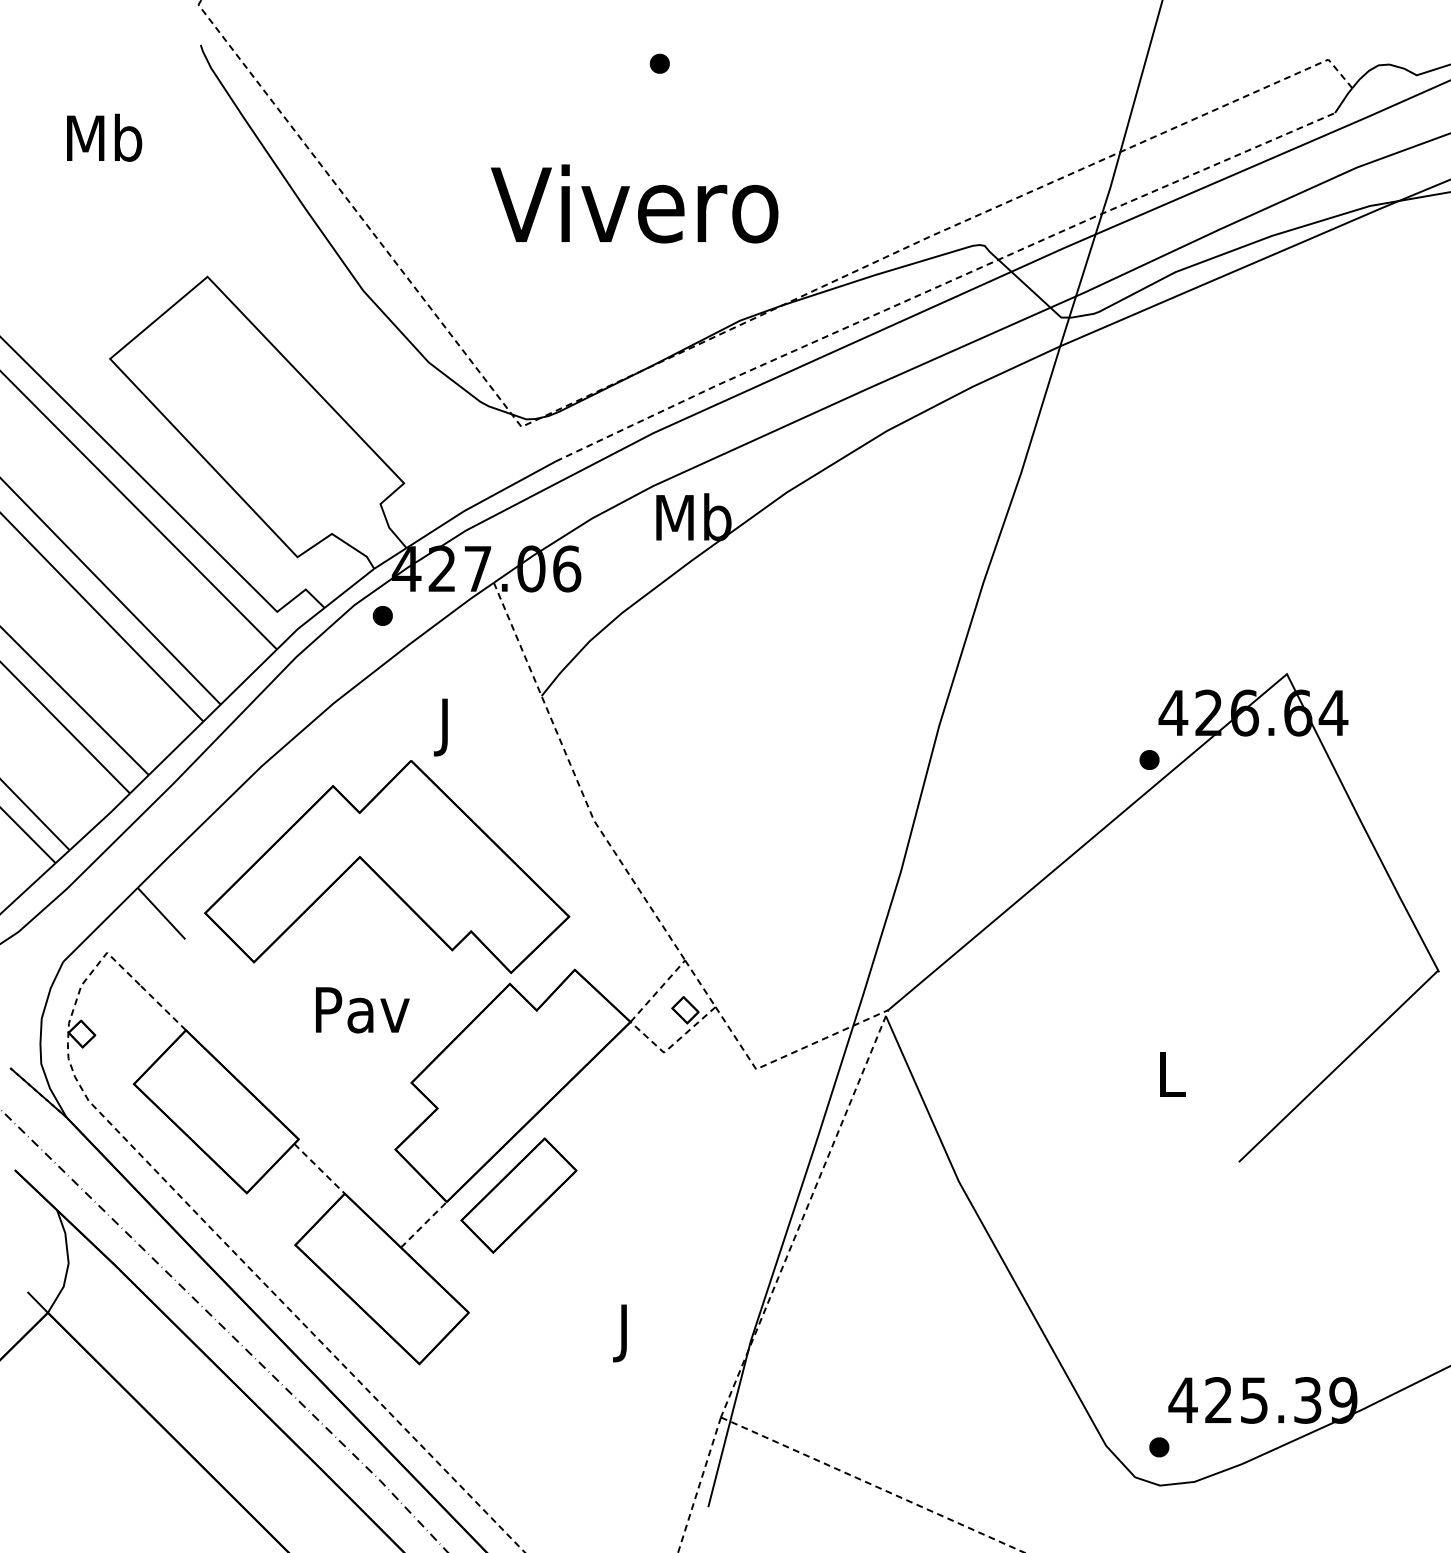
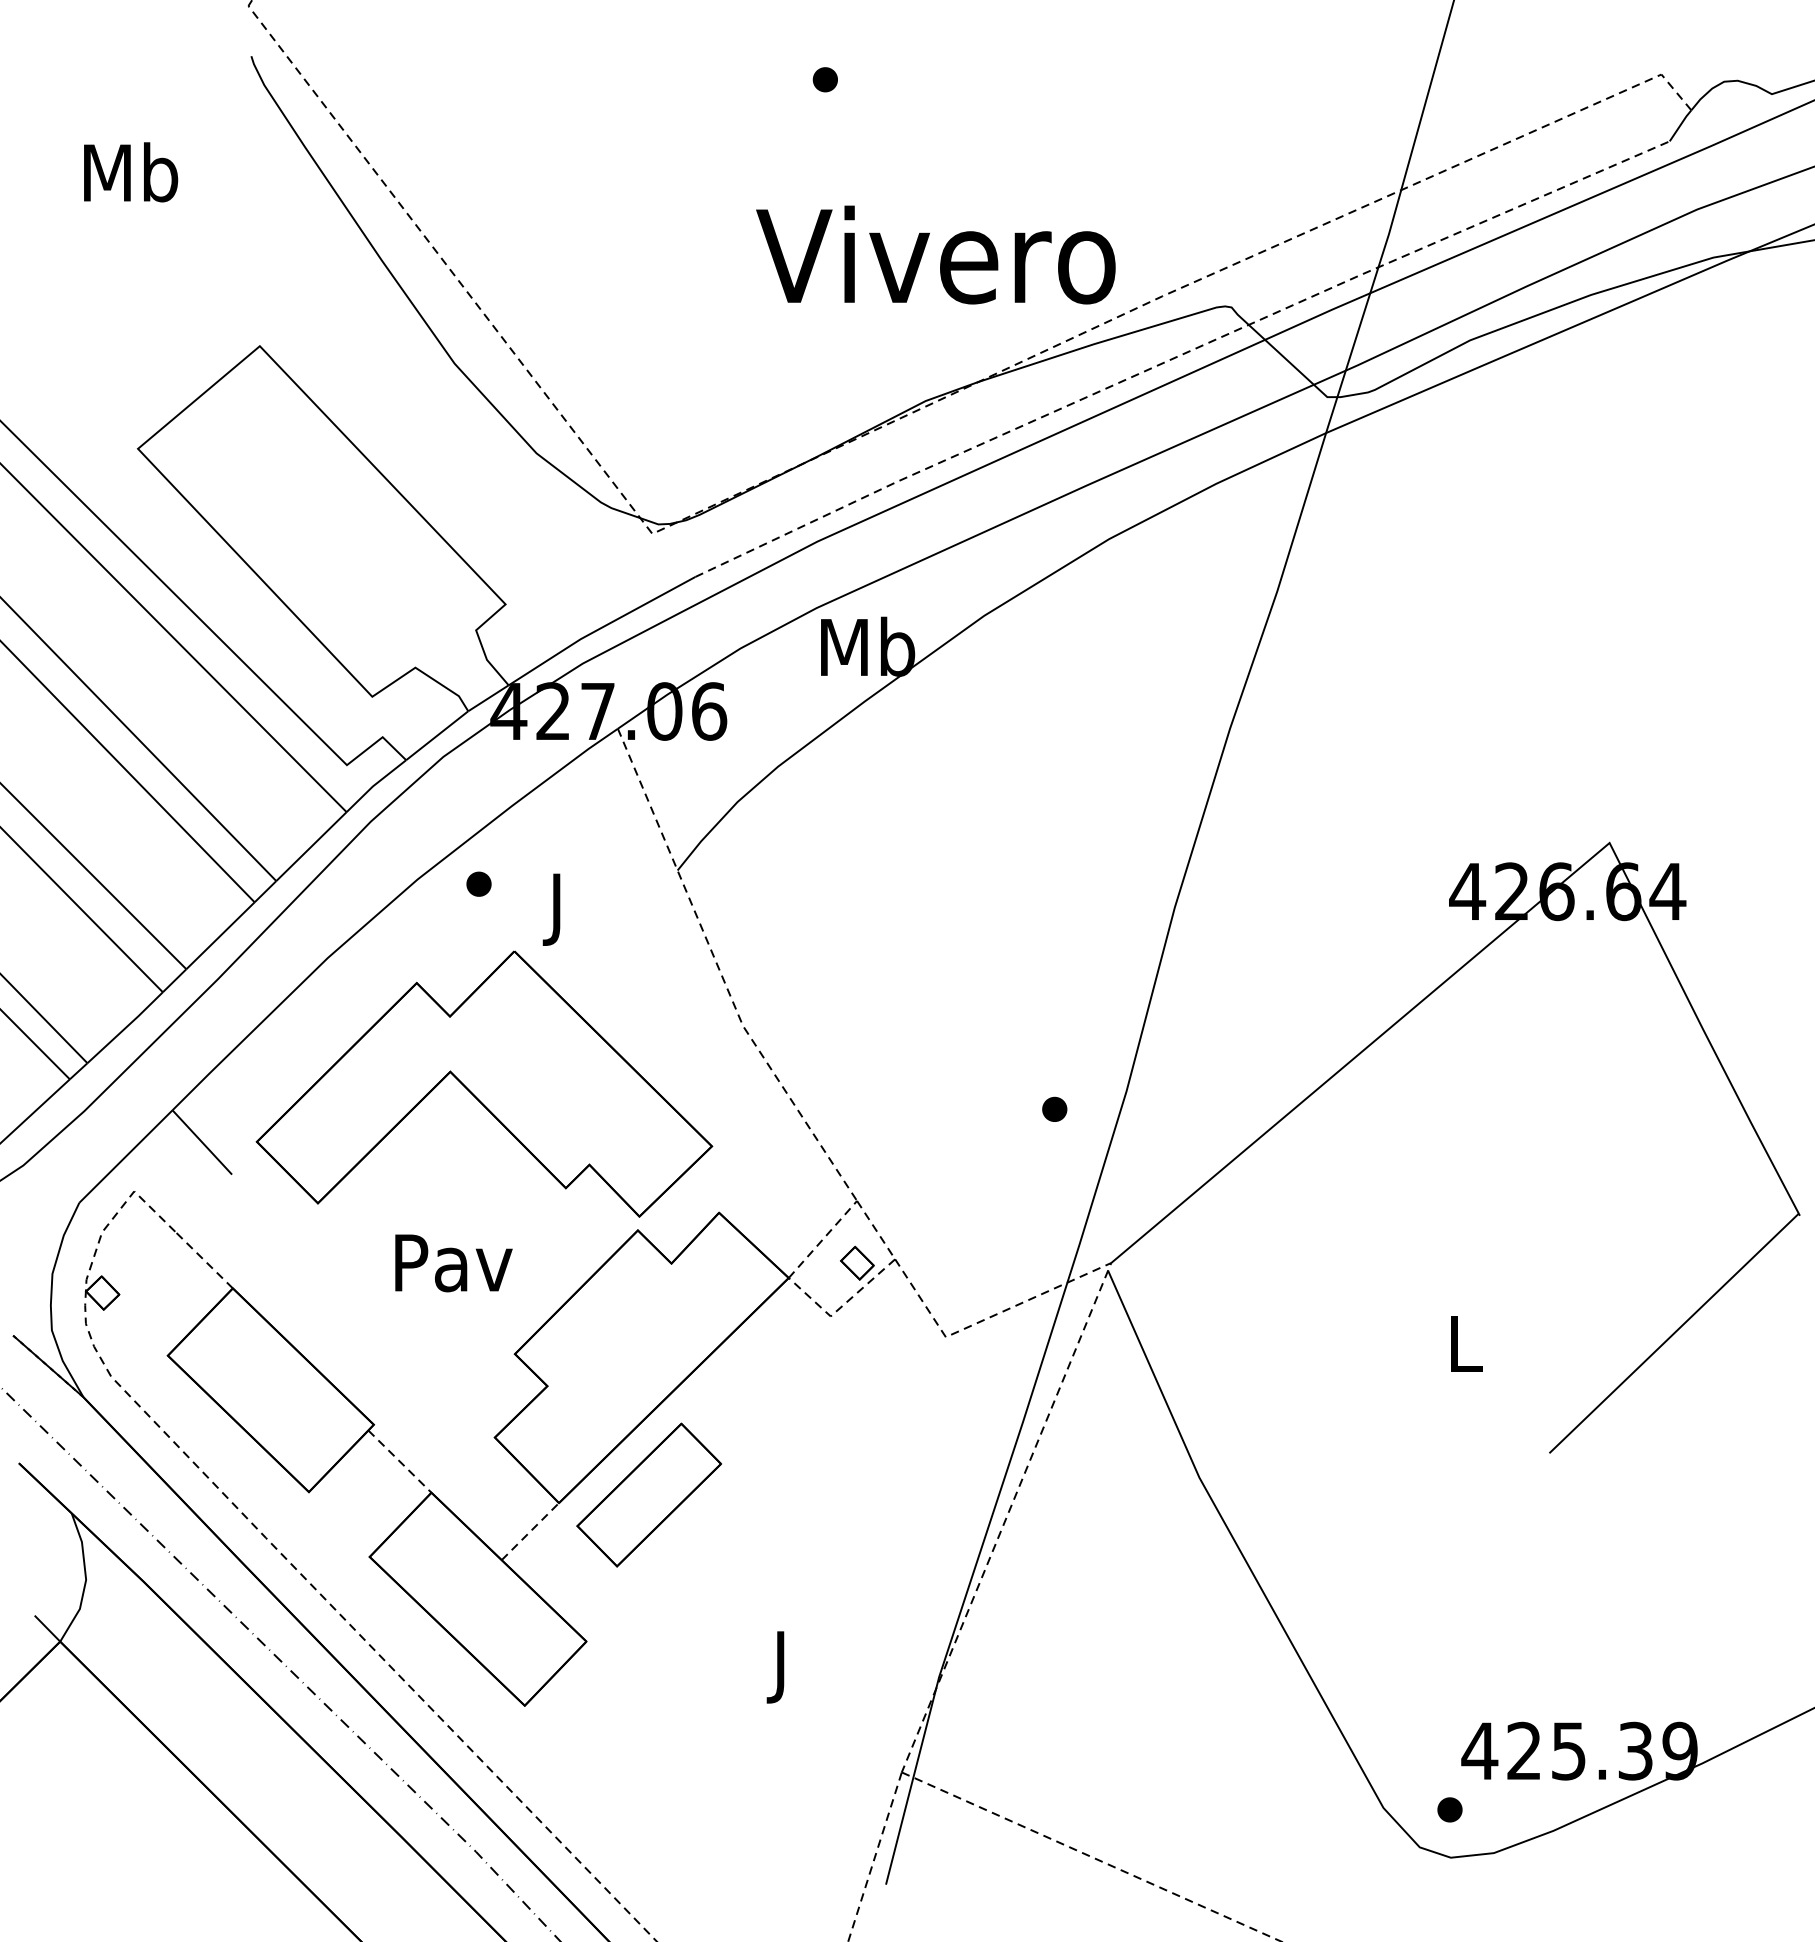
text: (634, 203) -> (935, 254), moved
part: (382, 615) -> (478, 883), moved
part: (1149, 759) -> (1054, 1108), moved

